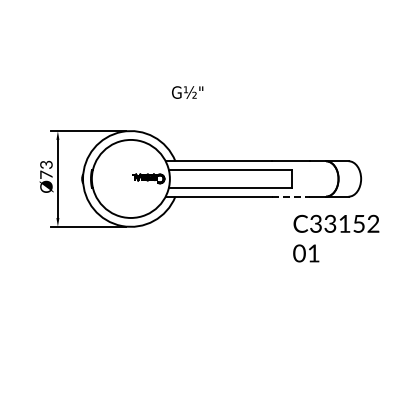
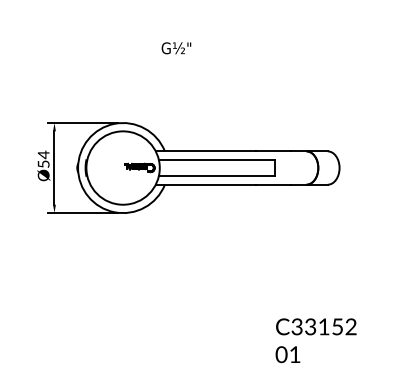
text: (187, 92) -> (176, 48), moved
text: (46, 169) -> (43, 159), Ø73 -> Ø54
line: (290, 196) -> (273, 184), dashed -> solid
text: (336, 238) -> (316, 340), moved

